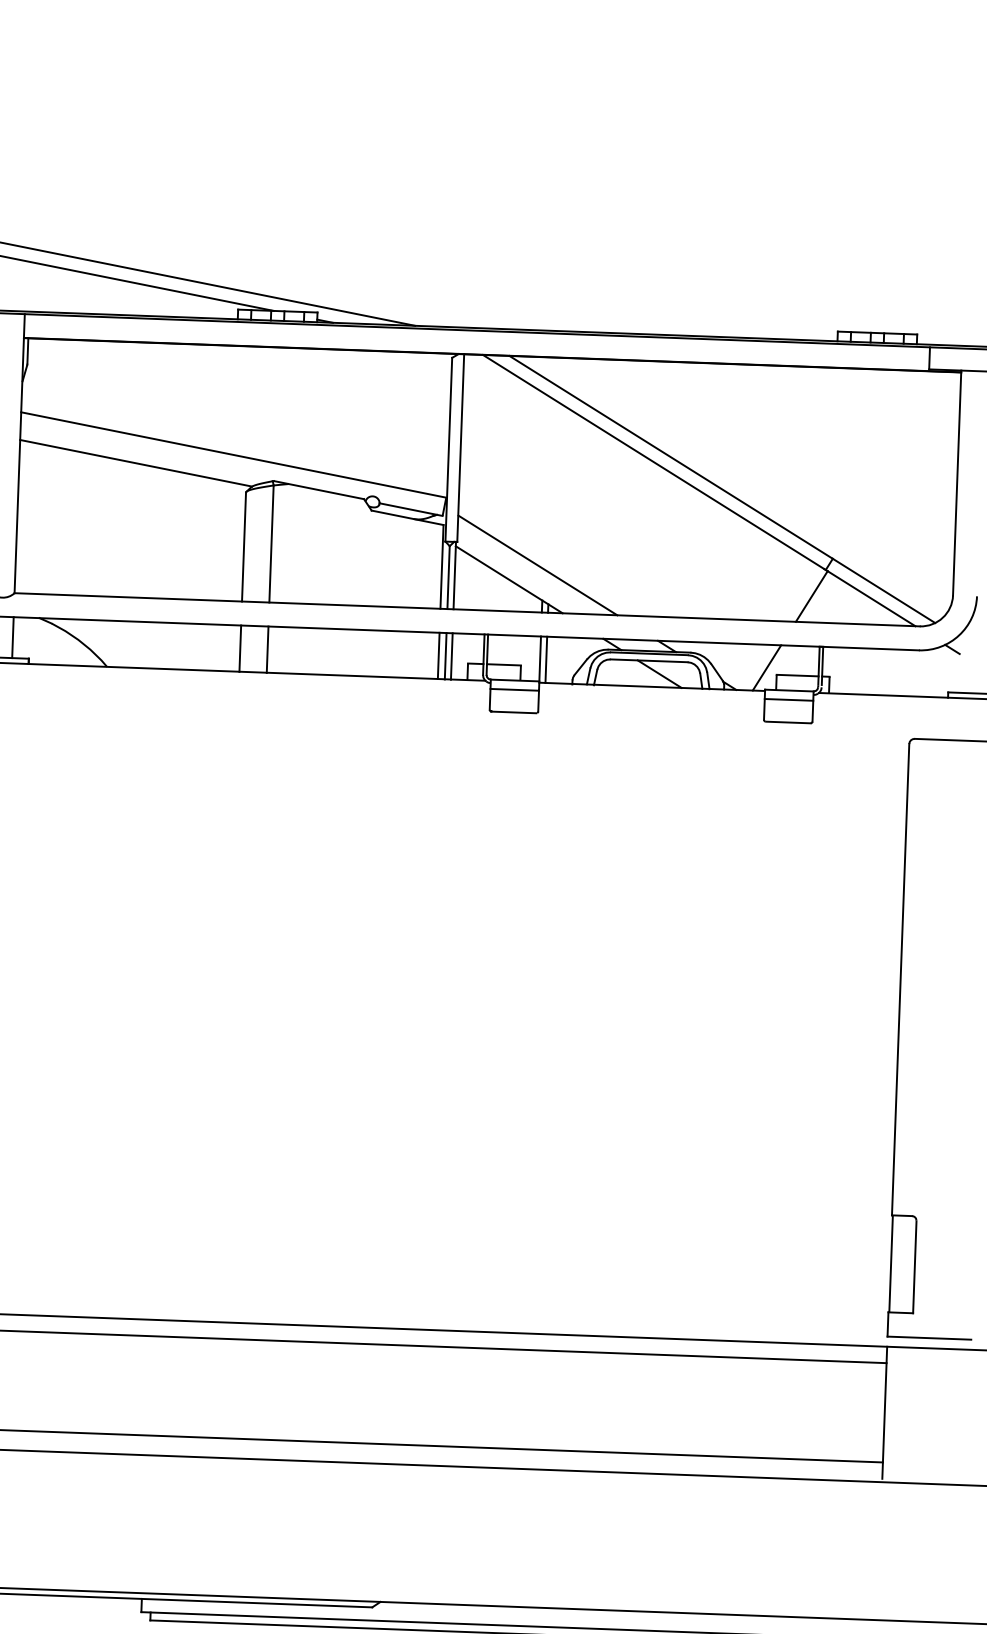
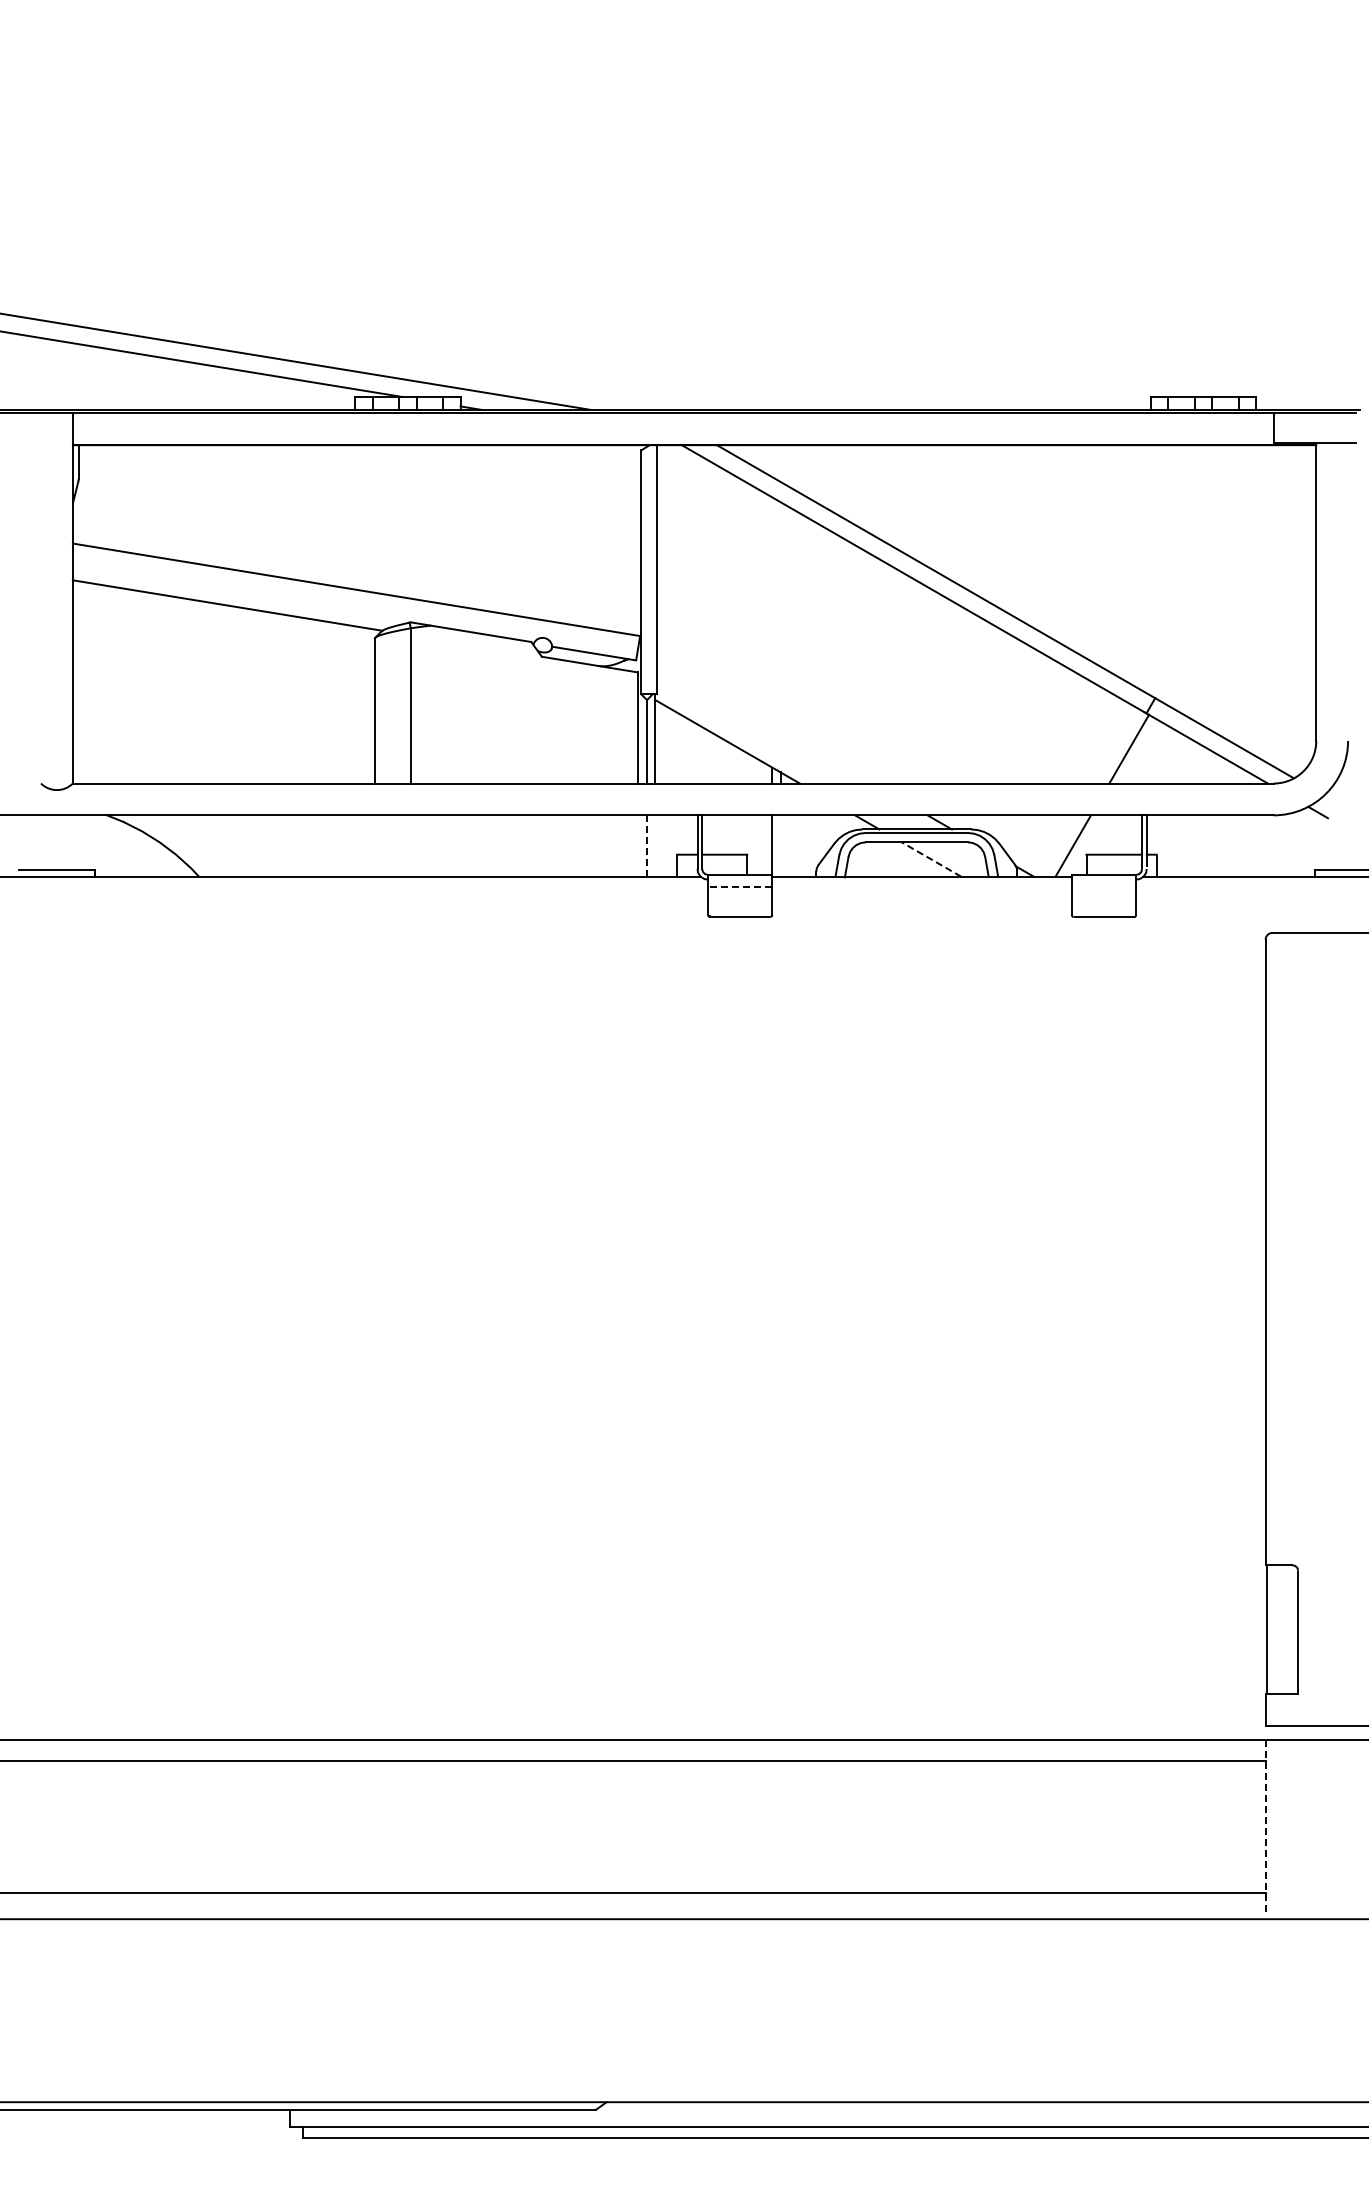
line: (537, 565) -> (764, 721), removed
line: (12, 637) -> (72, 842), removed
line: (240, 648) -> (374, 845), removed
line: (267, 649) -> (410, 845), removed
line: (438, 655) -> (637, 845), removed
line: (452, 655) -> (655, 845), removed
line: (446, 656) -> (647, 846), solid -> dashed
line: (546, 659) -> (780, 845), removed
line: (659, 674) -> (931, 859), solid -> dashed
line: (514, 689) -> (739, 887), solid -> dashed
line: (788, 700) -> (1103, 887), removed
line: (884, 1413) -> (1265, 1827), solid -> dashed

